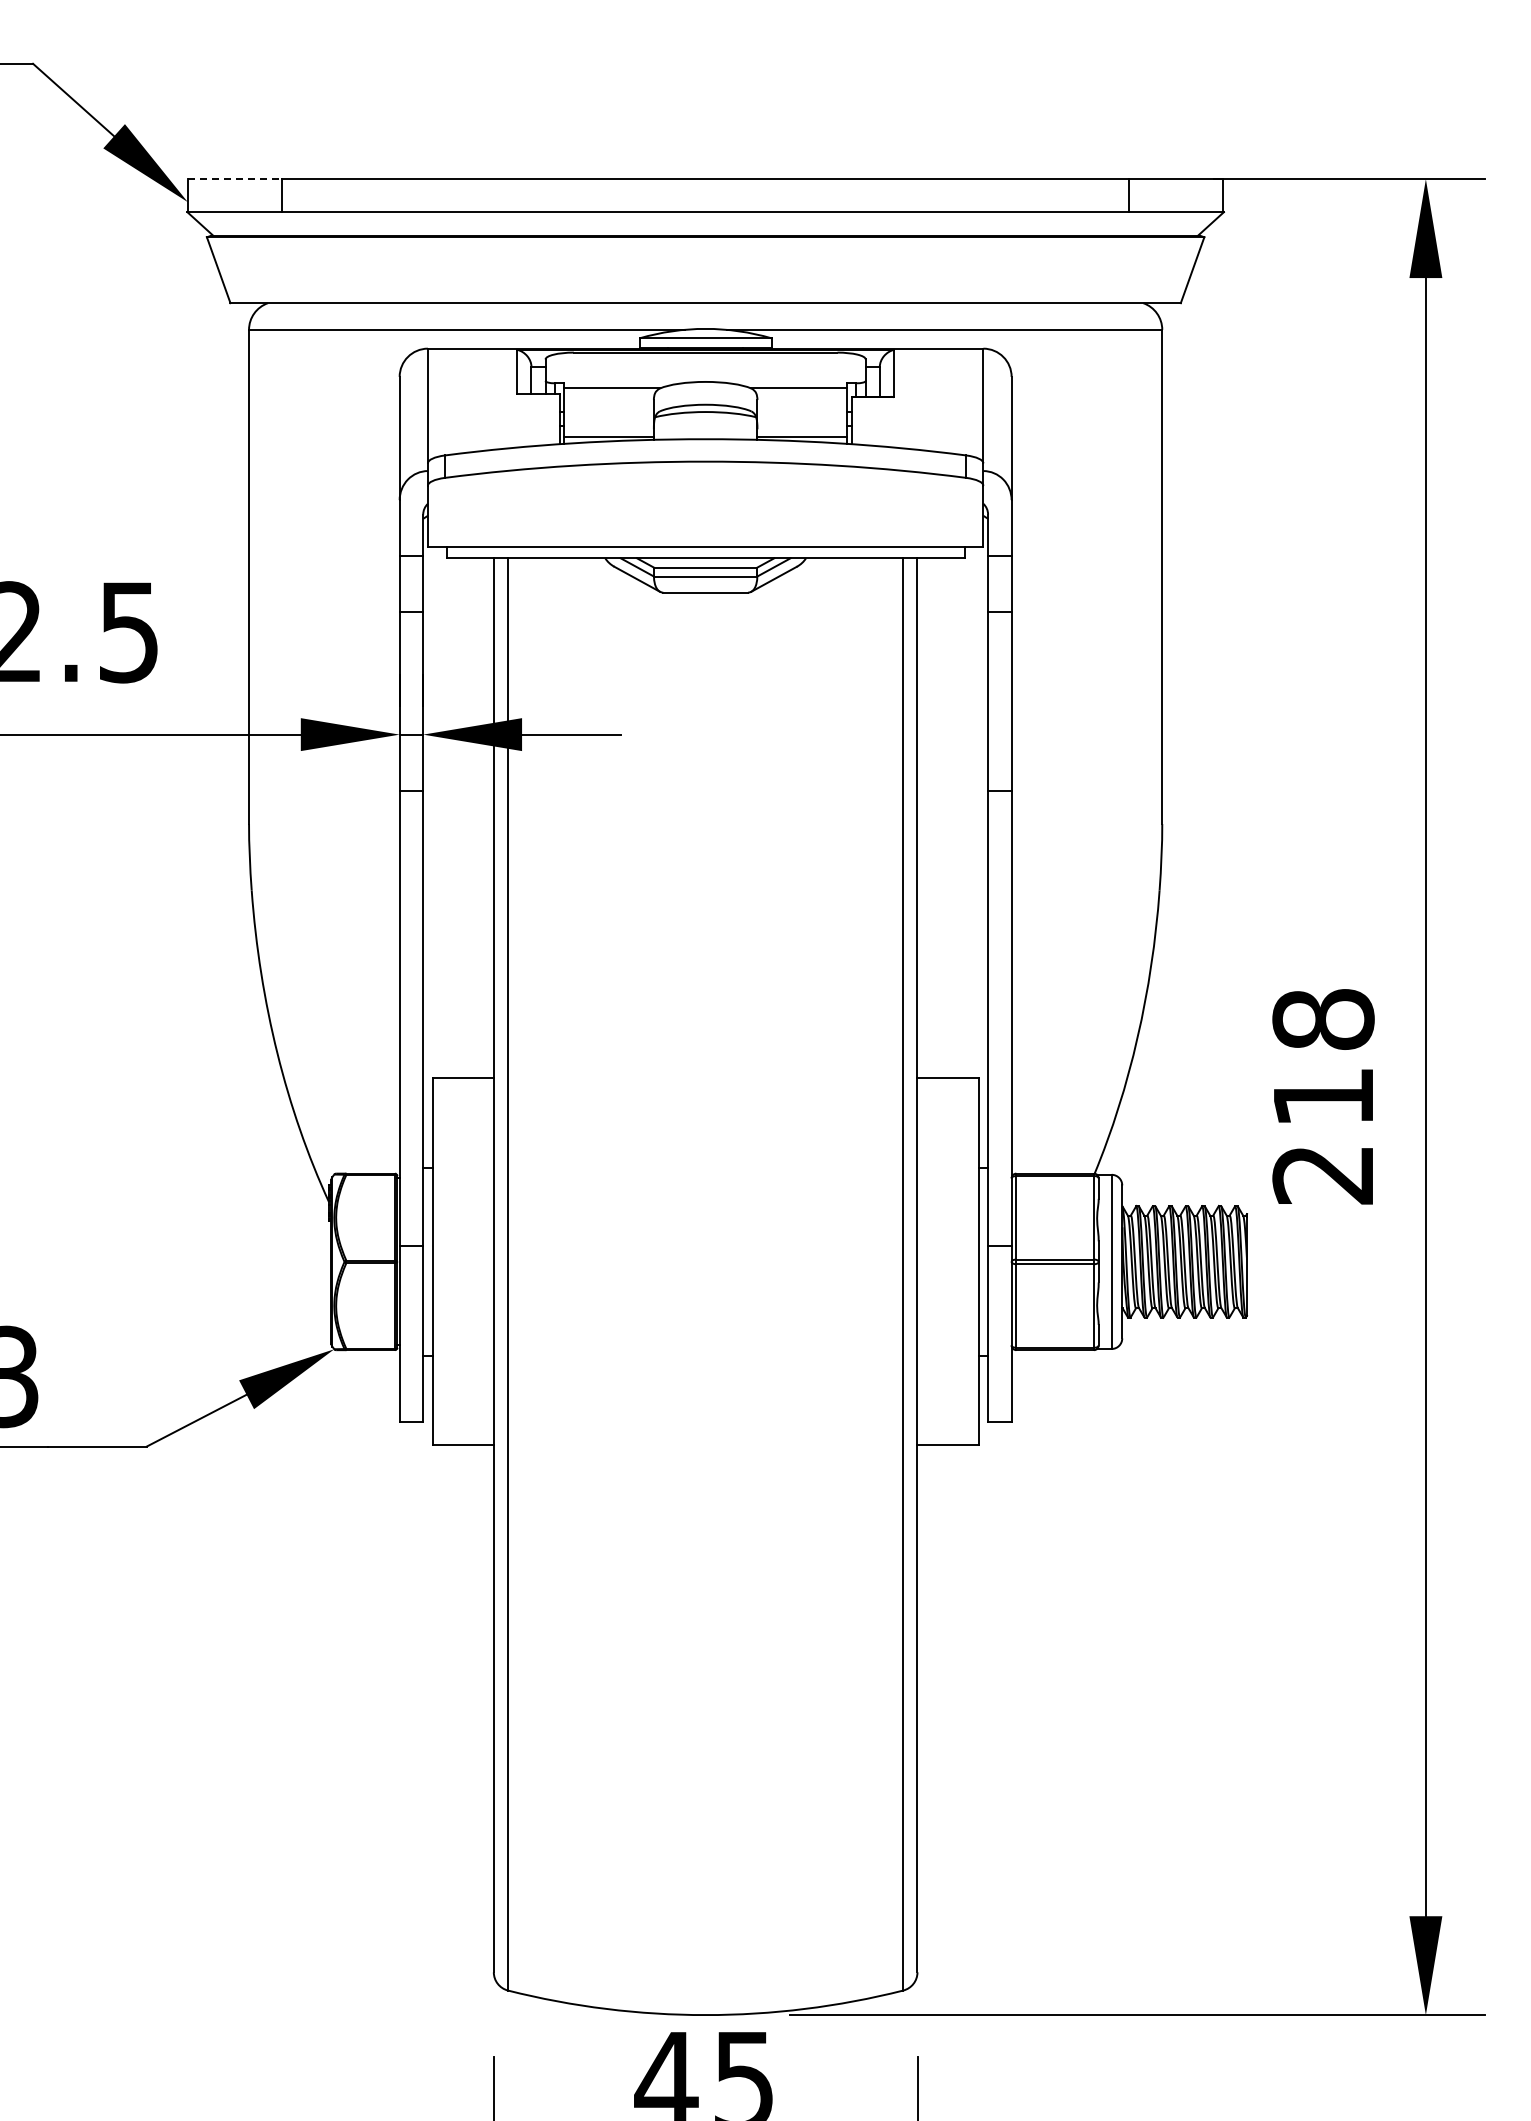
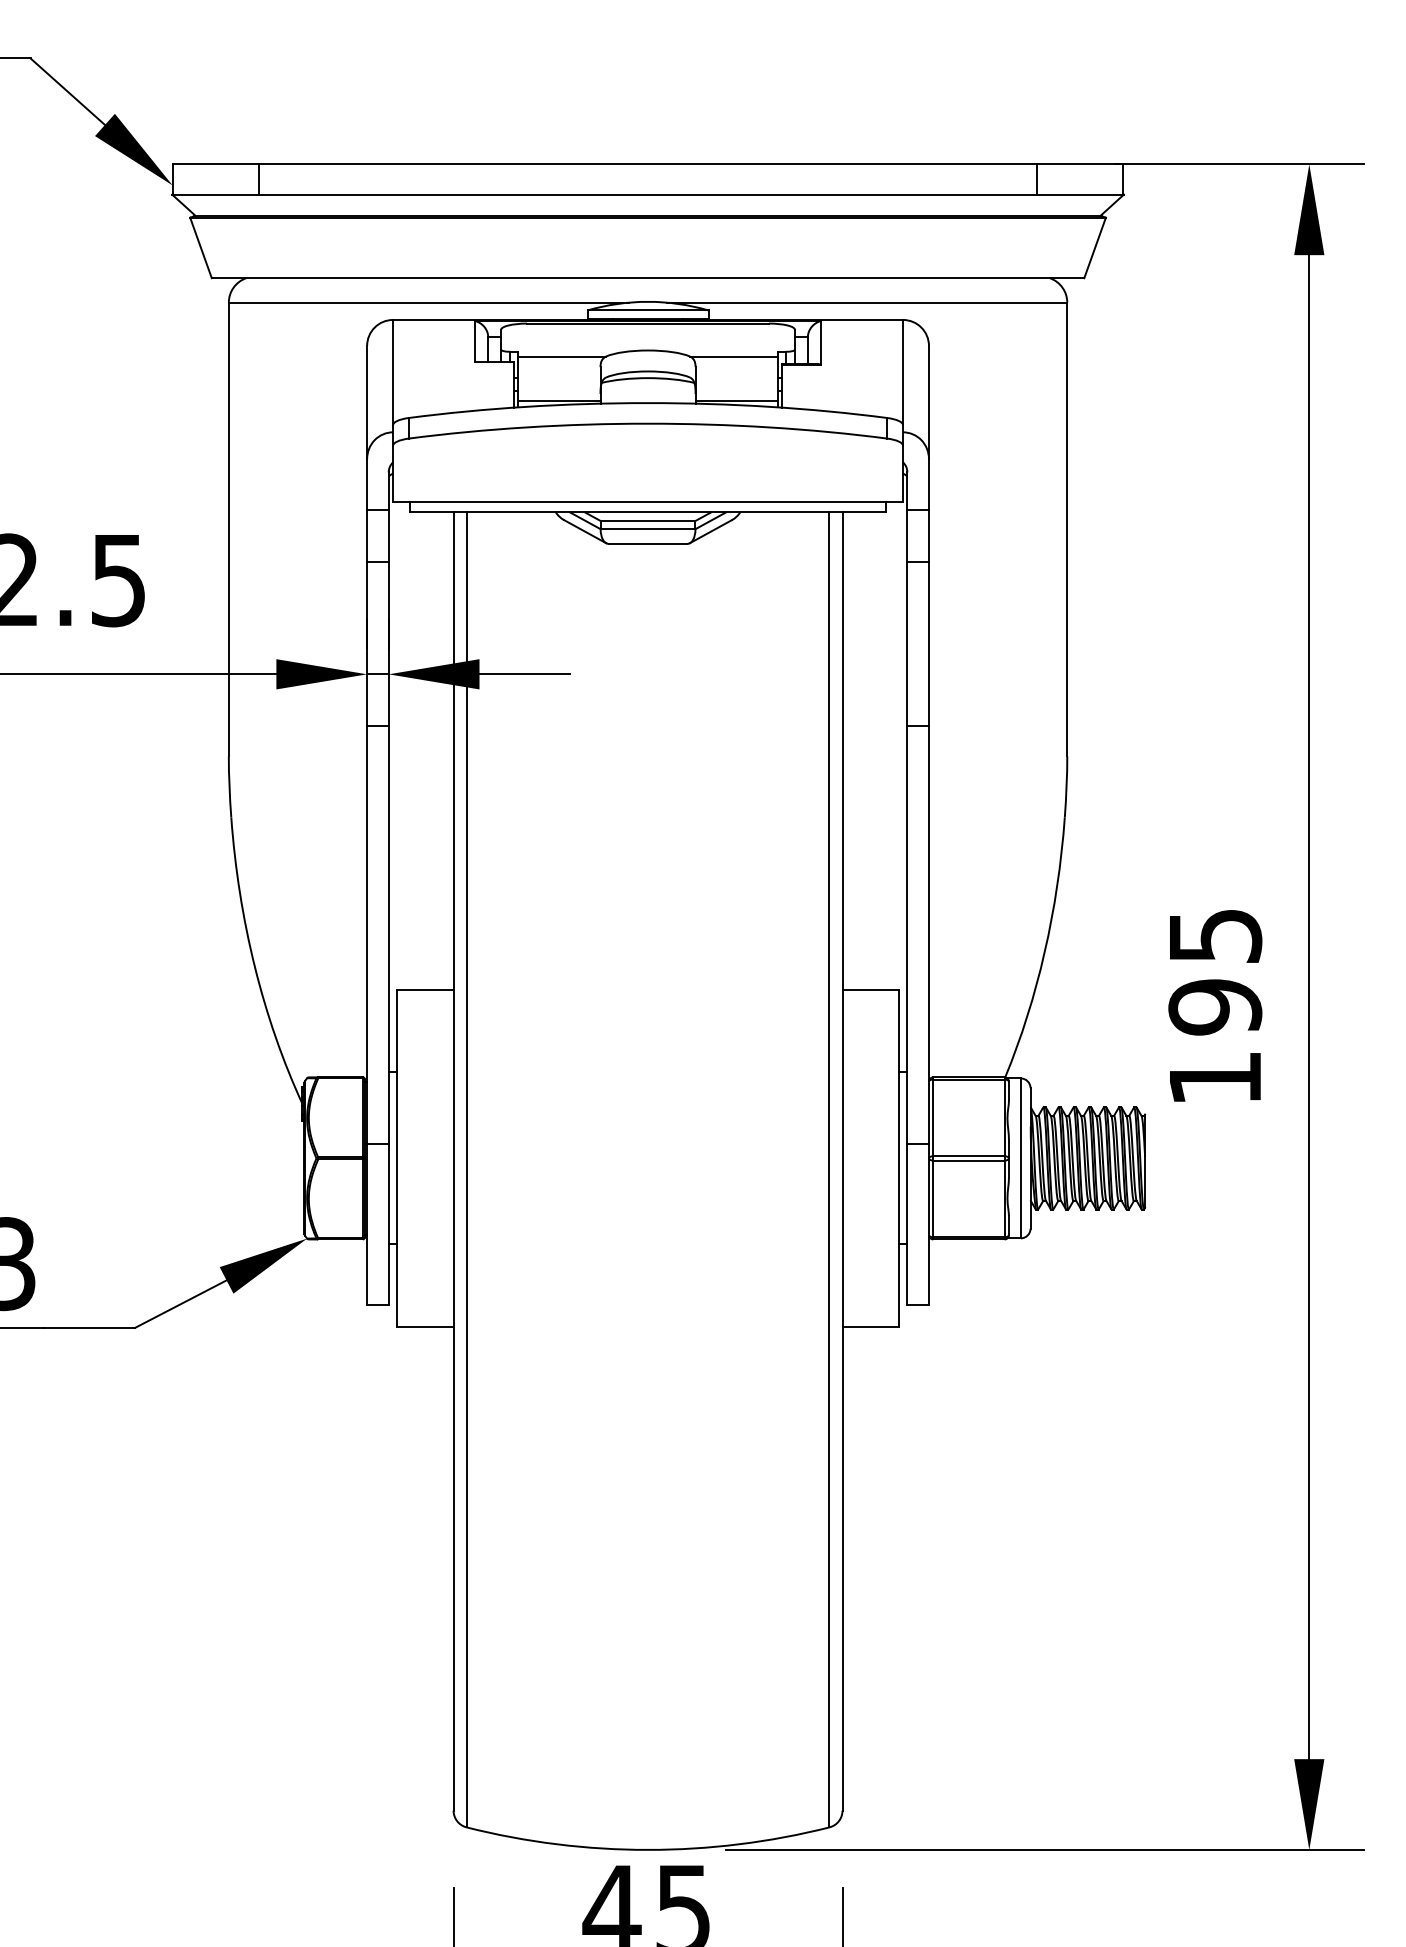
line: (235, 179) -> (216, 164), dashed -> solid
text: (1323, 1096) -> (1215, 1006), 218 -> 195

